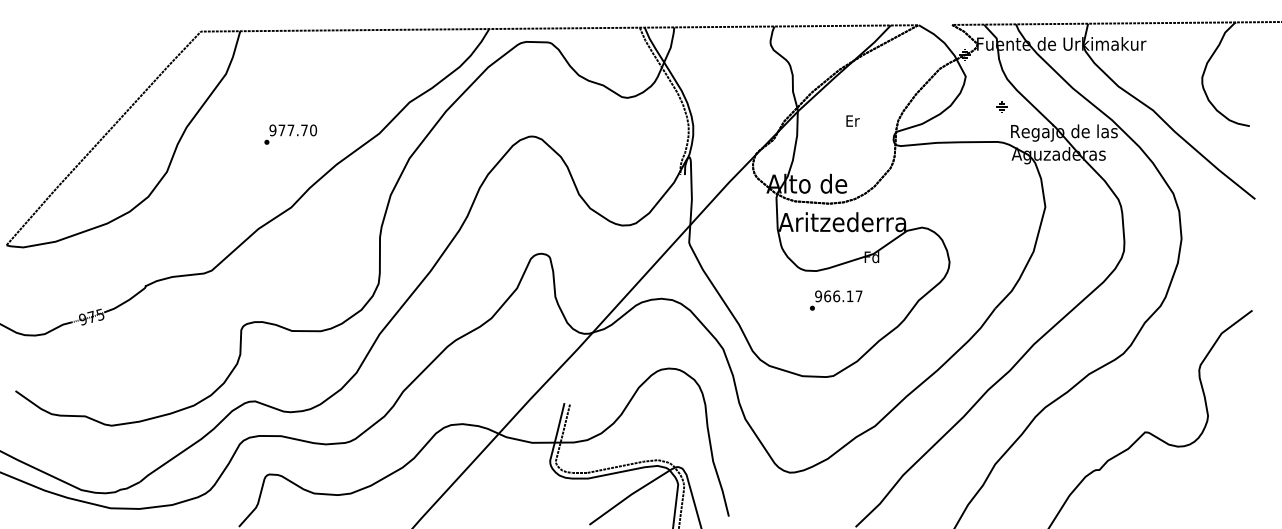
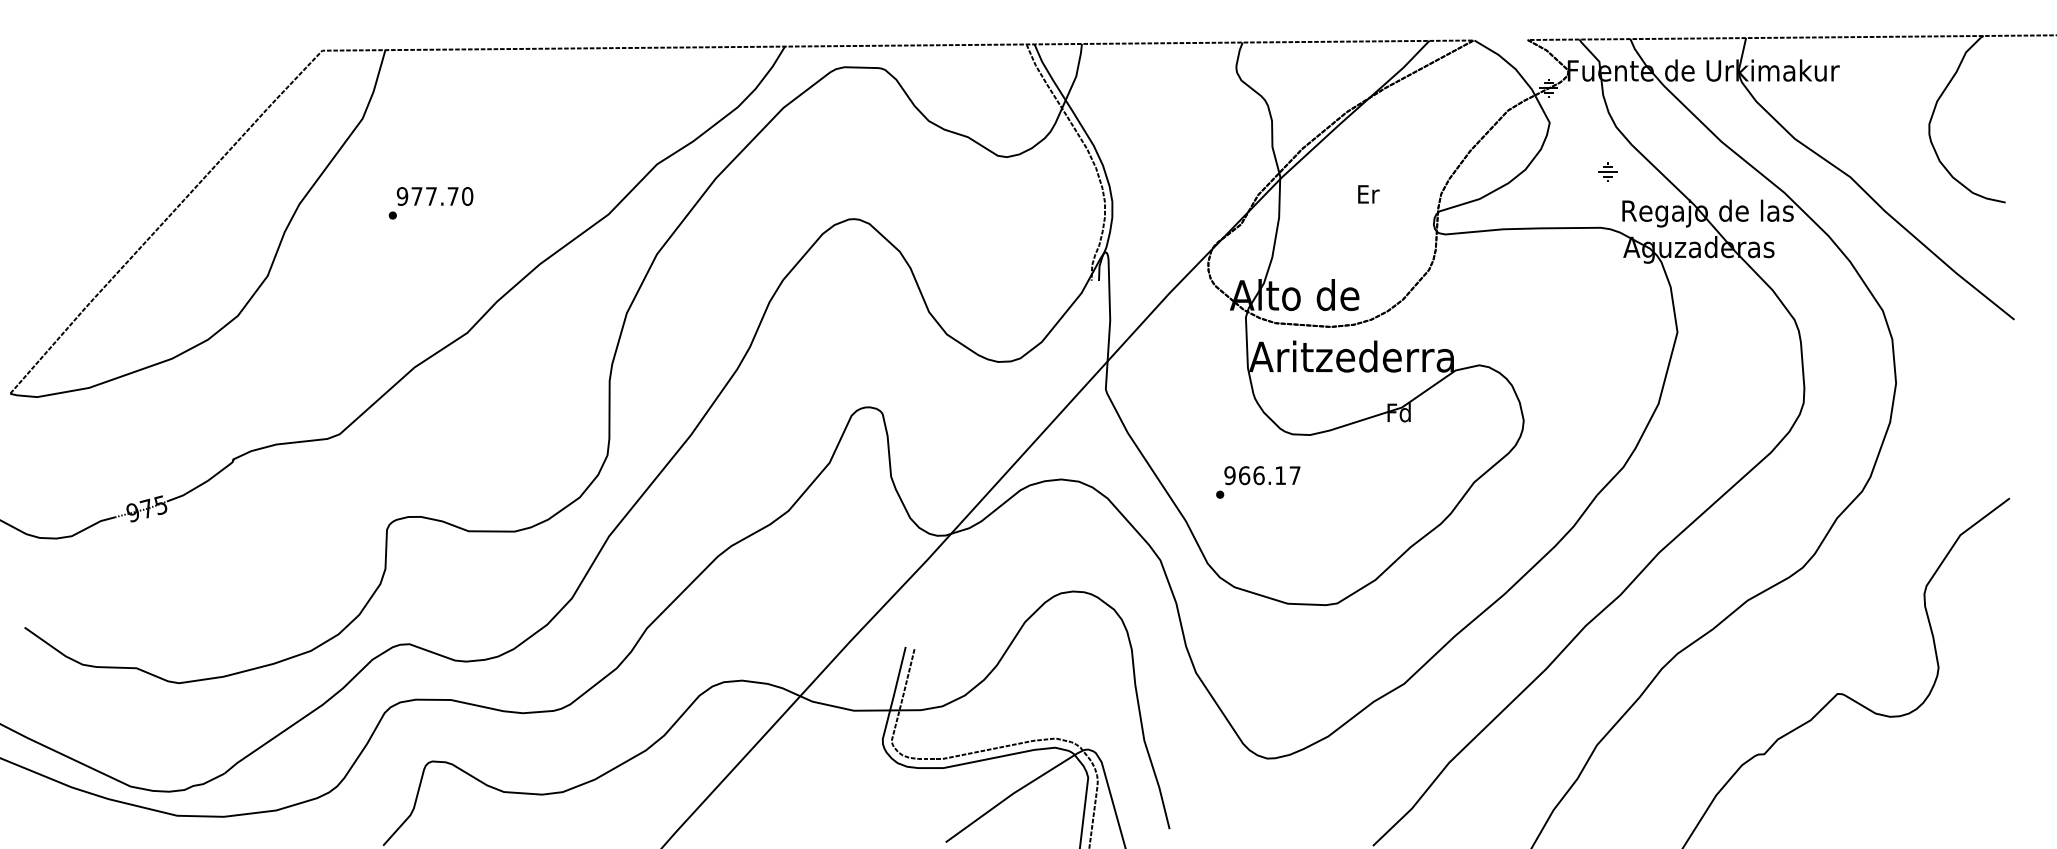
text: (290, 134) -> (430, 203), moved
text: (836, 300) -> (1258, 482), moved

